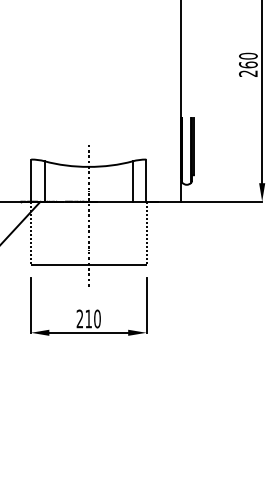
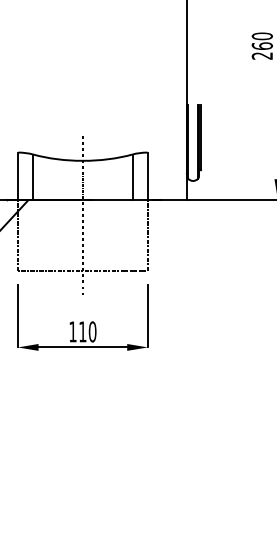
text: (79, 318) -> (72, 331), 210 -> 110

